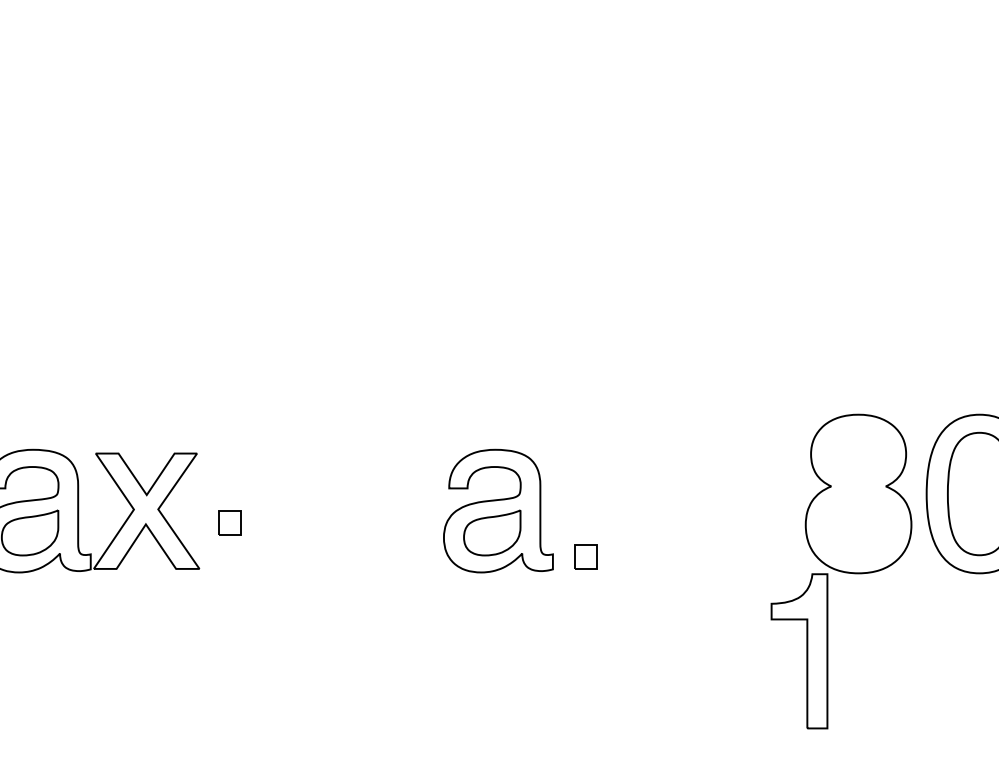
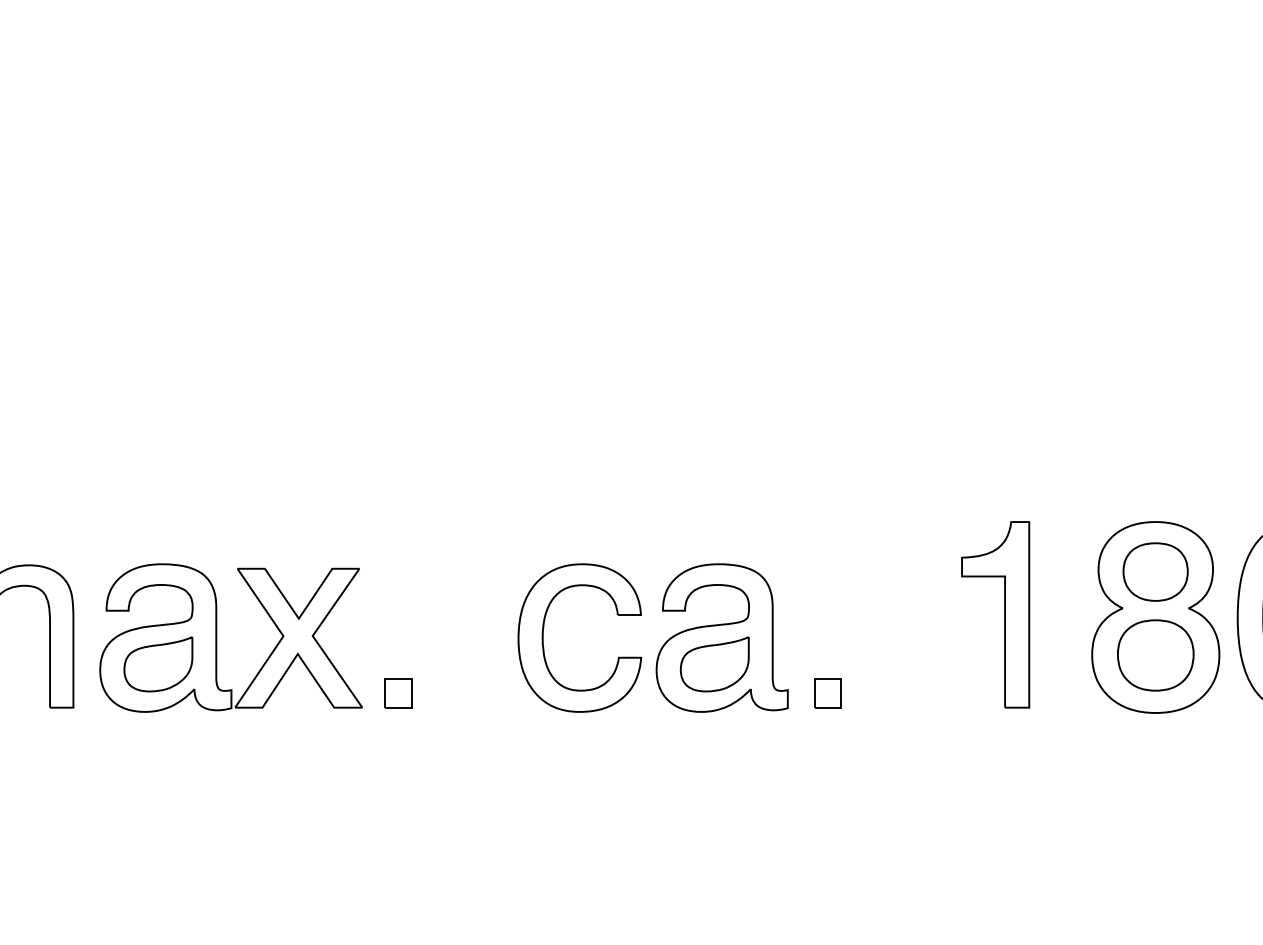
part: (858, 455) -> (1155, 571), added
part: (349, 510) -> (543, 637), added
part: (229, 523) -> (398, 693), moved
part: (858, 525) -> (1155, 655), added
part: (806, 651) -> (1004, 614), moved

